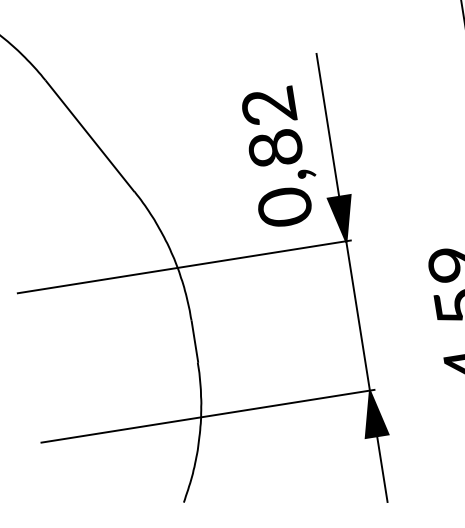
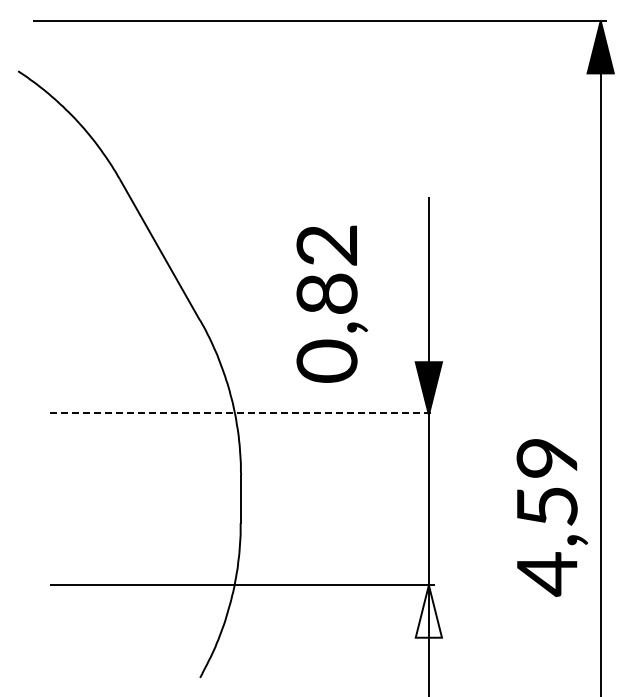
text: (281, 156) -> (332, 303), moved
line: (184, 267) -> (242, 413), solid -> dashed
fill: (373, 413) -> (428, 611), removed

